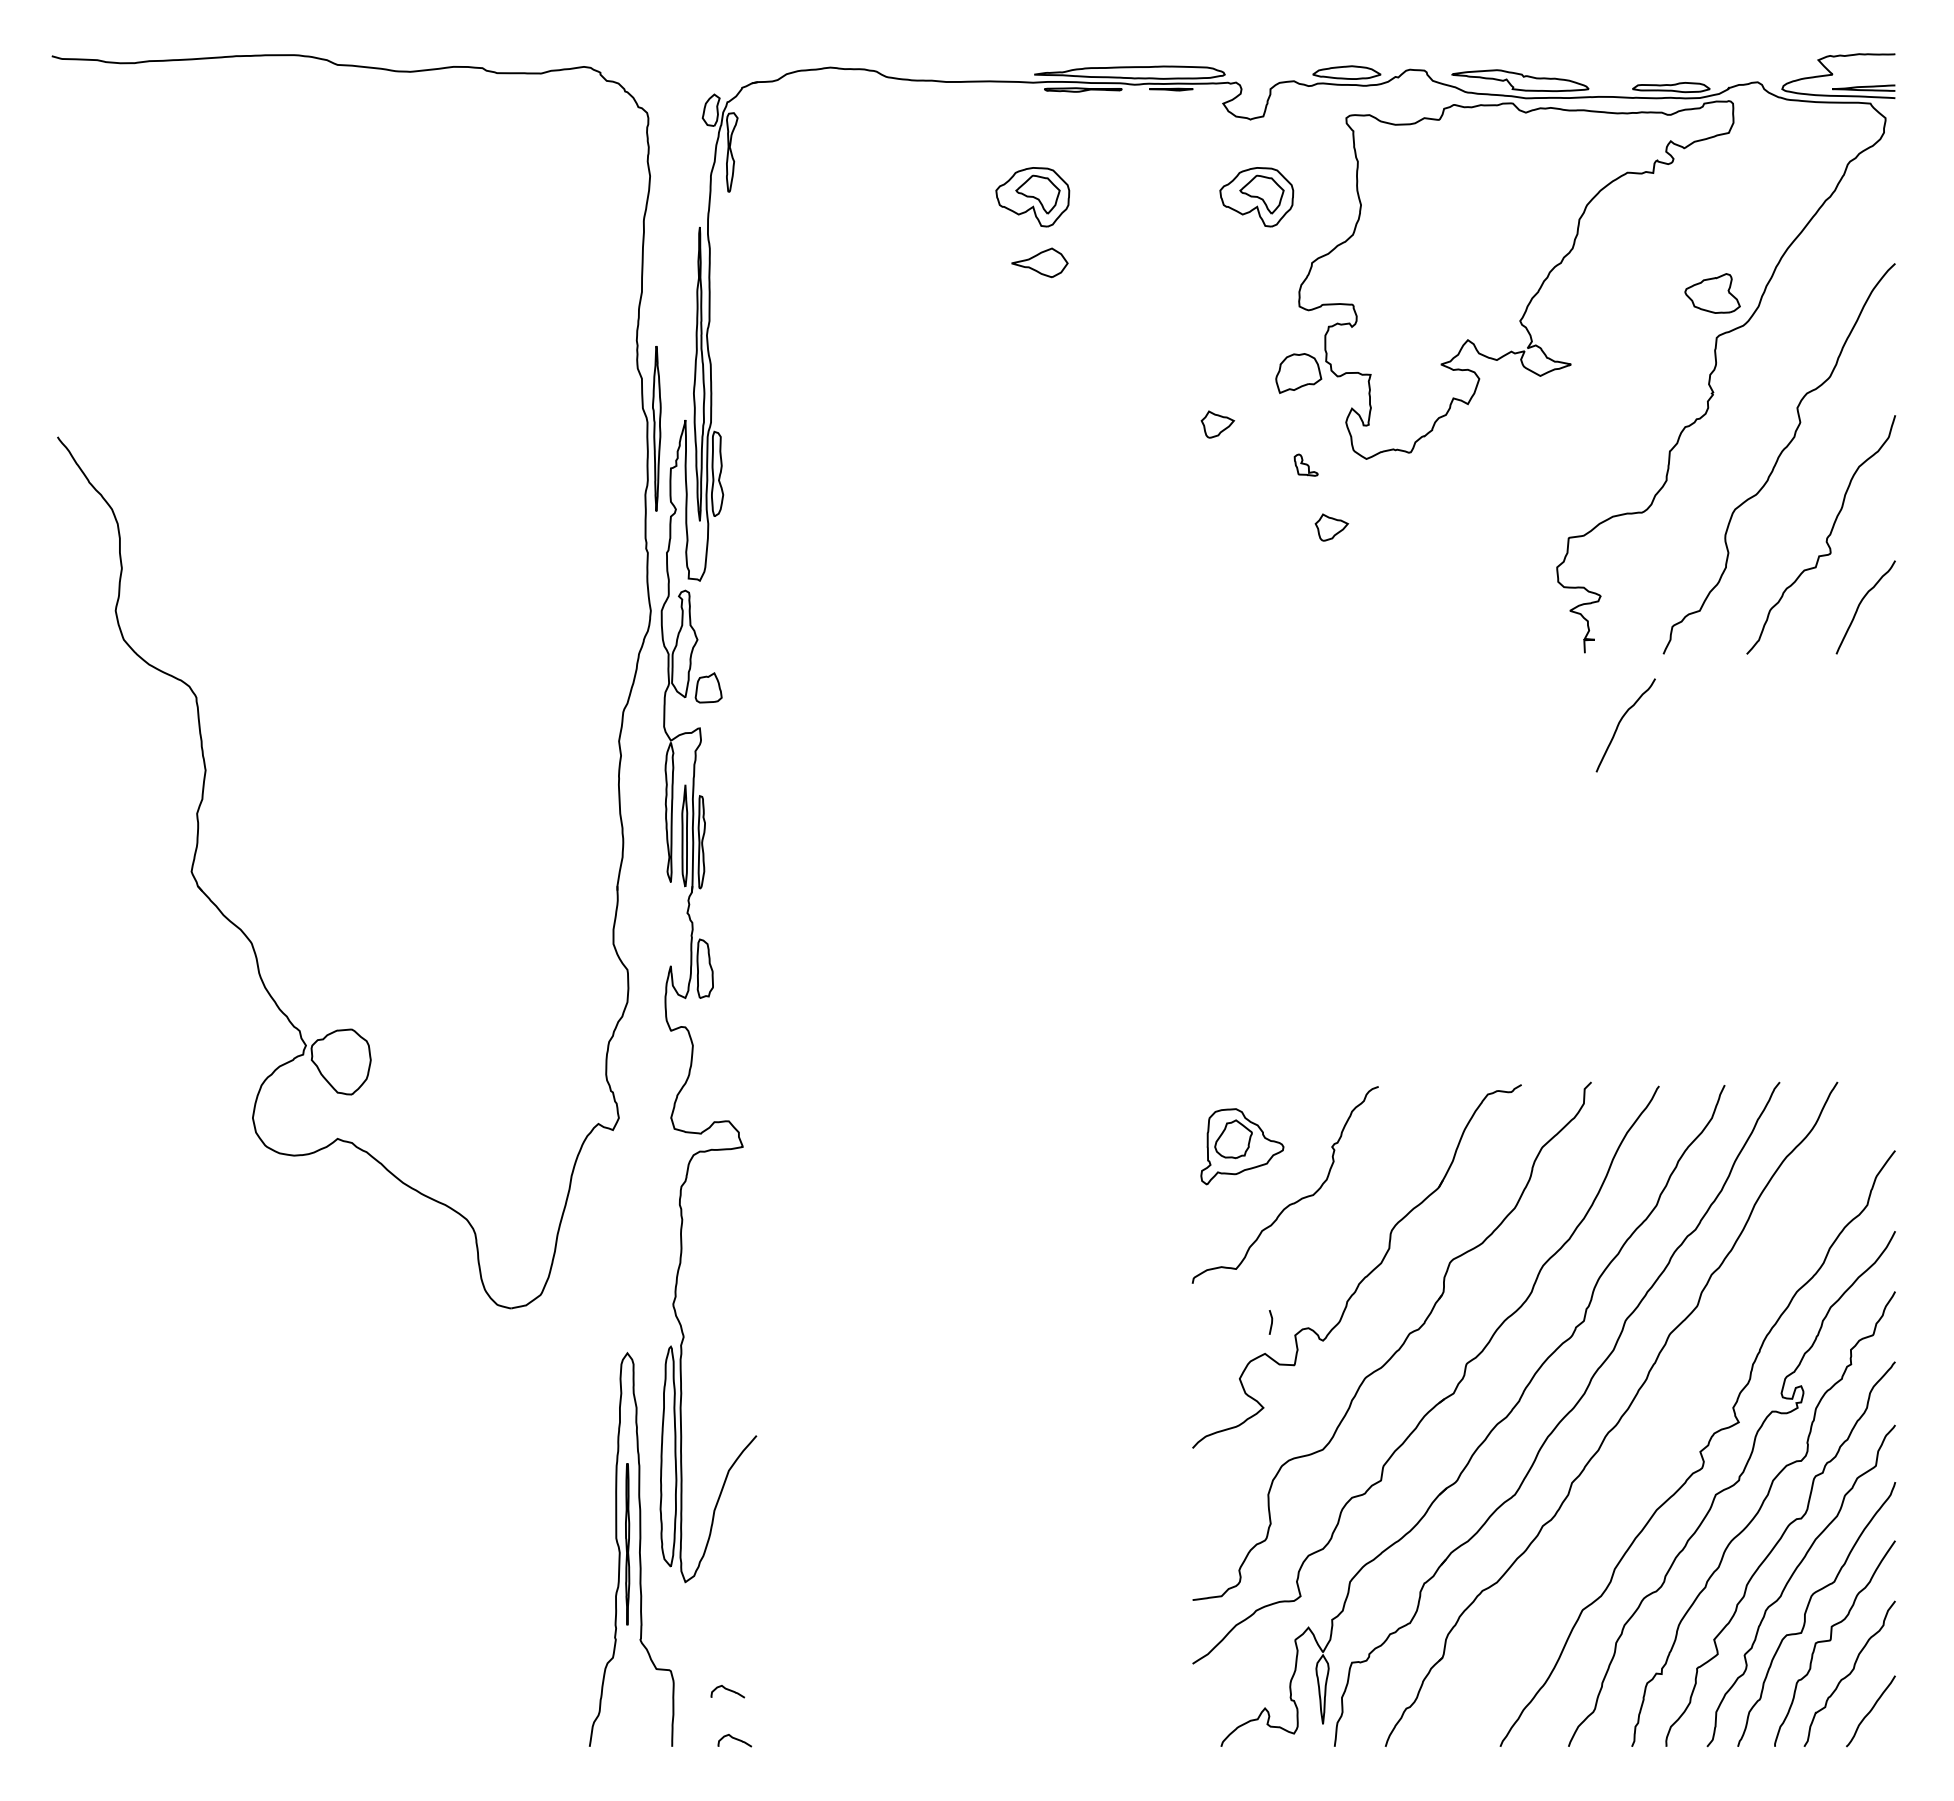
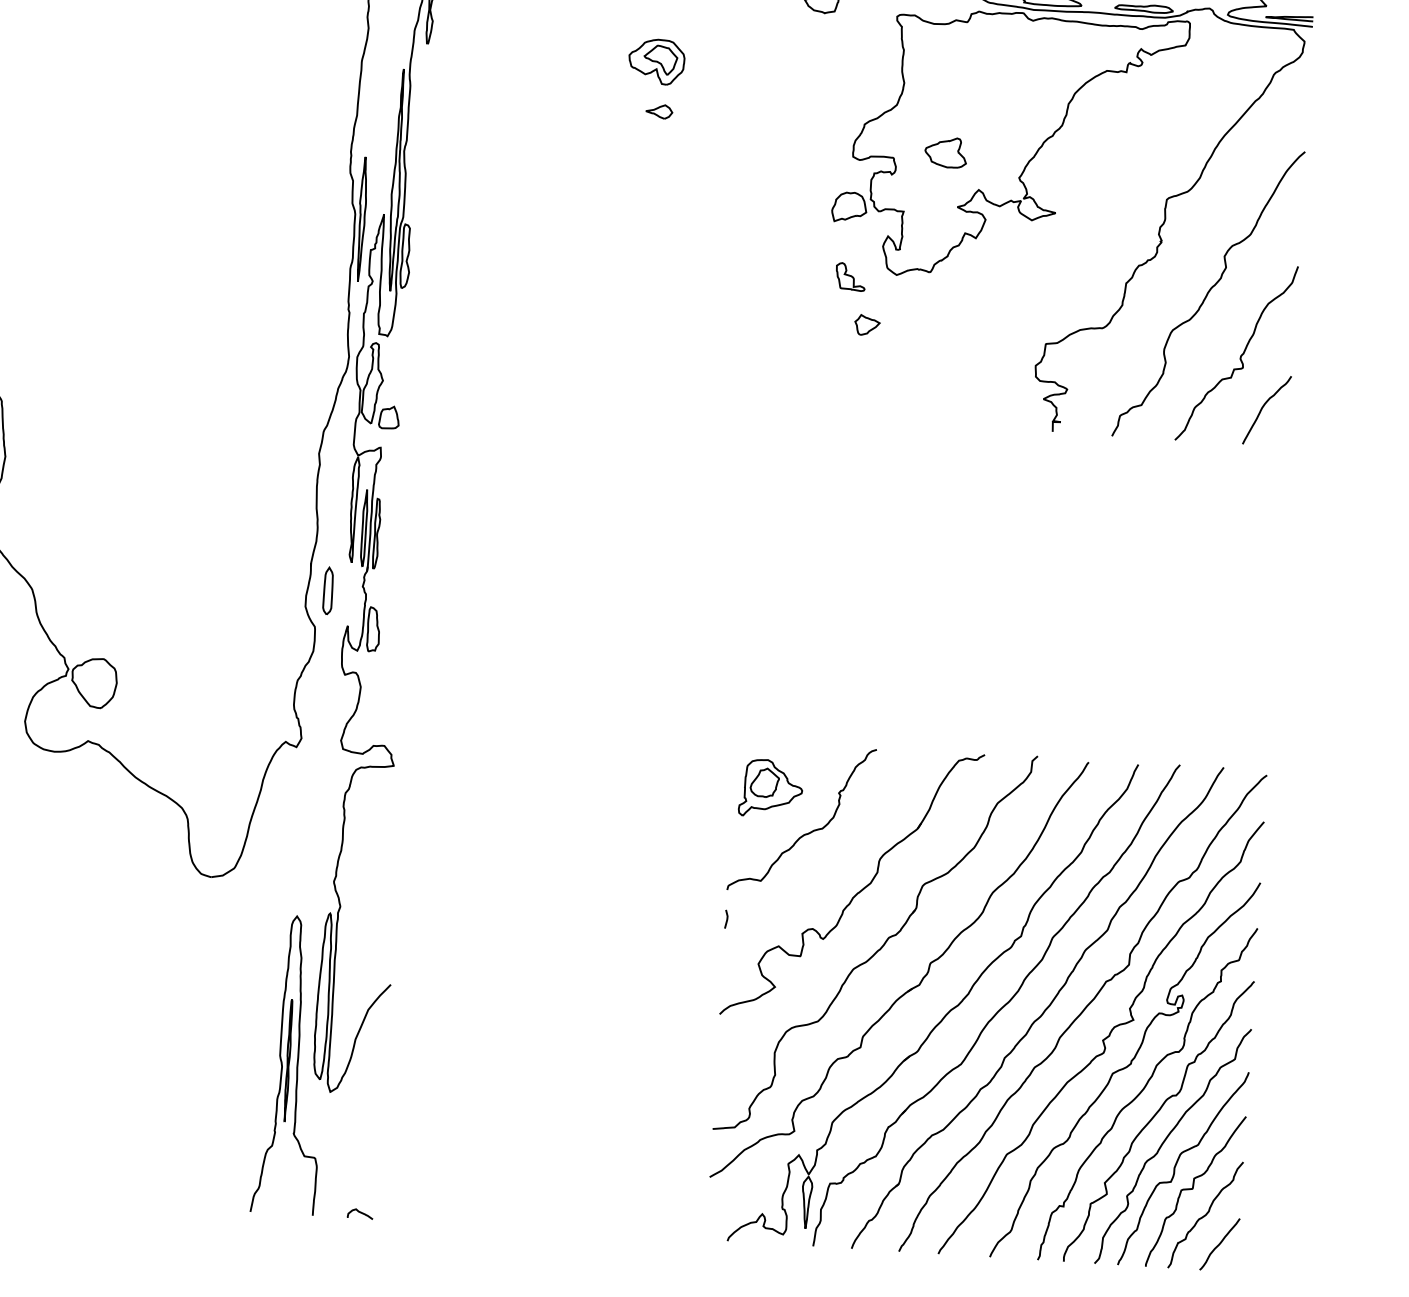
part: (1256, 197) -> (825, 72), removed
part: (1040, 262) -> (659, 111), size x0.62
part: (1712, 293) -> (945, 152), moved
part: (1217, 424) -> (785, 242), removed
part: (1306, 464) -> (851, 276), size x1.67
curve: (1621, 721) -> (1077, 485), removed
part: (642, 921) -> (328, 590), added
line: (1271, 1322) -> (726, 919), moved
curve: (1671, 1416) -> (1082, 1012), added
curve: (727, 1690) -> (357, 1175), removed

